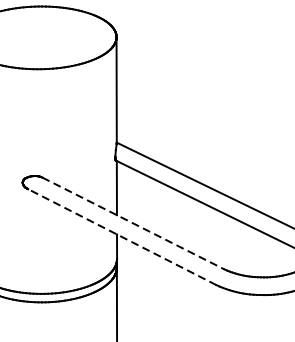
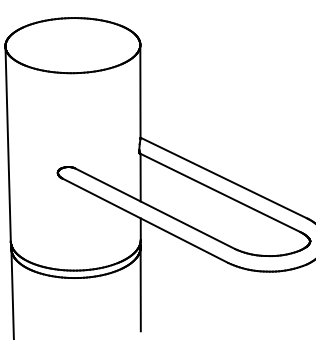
line: (133, 223) -> (155, 208), dashed -> solid
line: (122, 236) -> (145, 220), dashed -> solid

